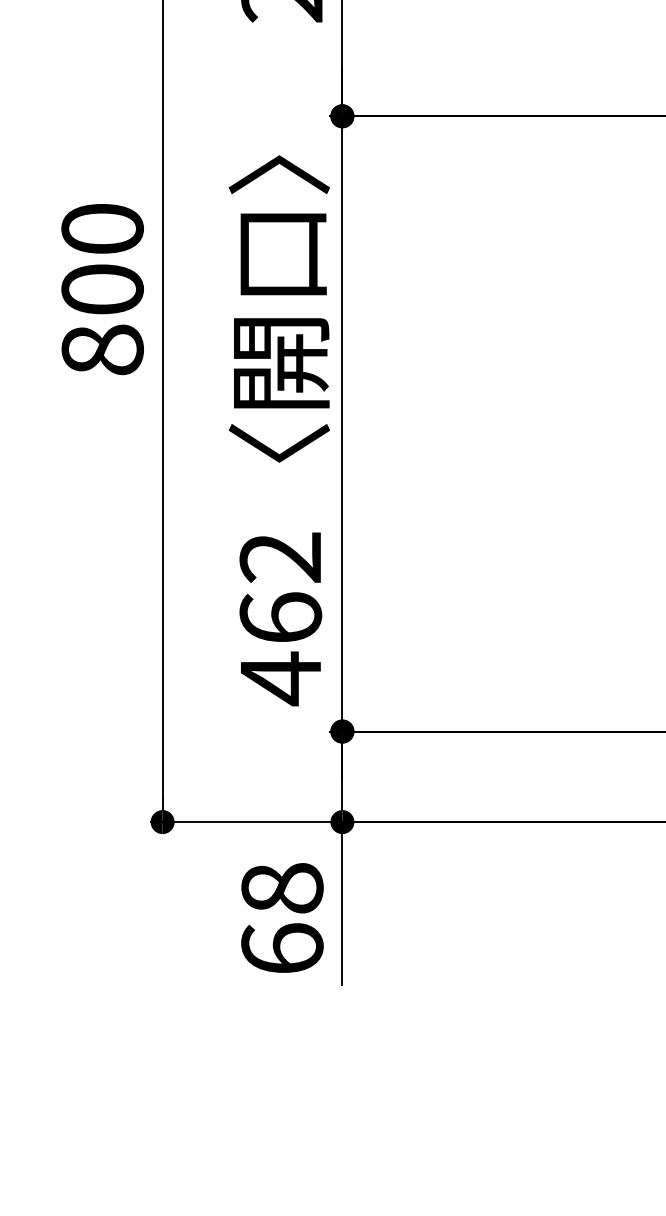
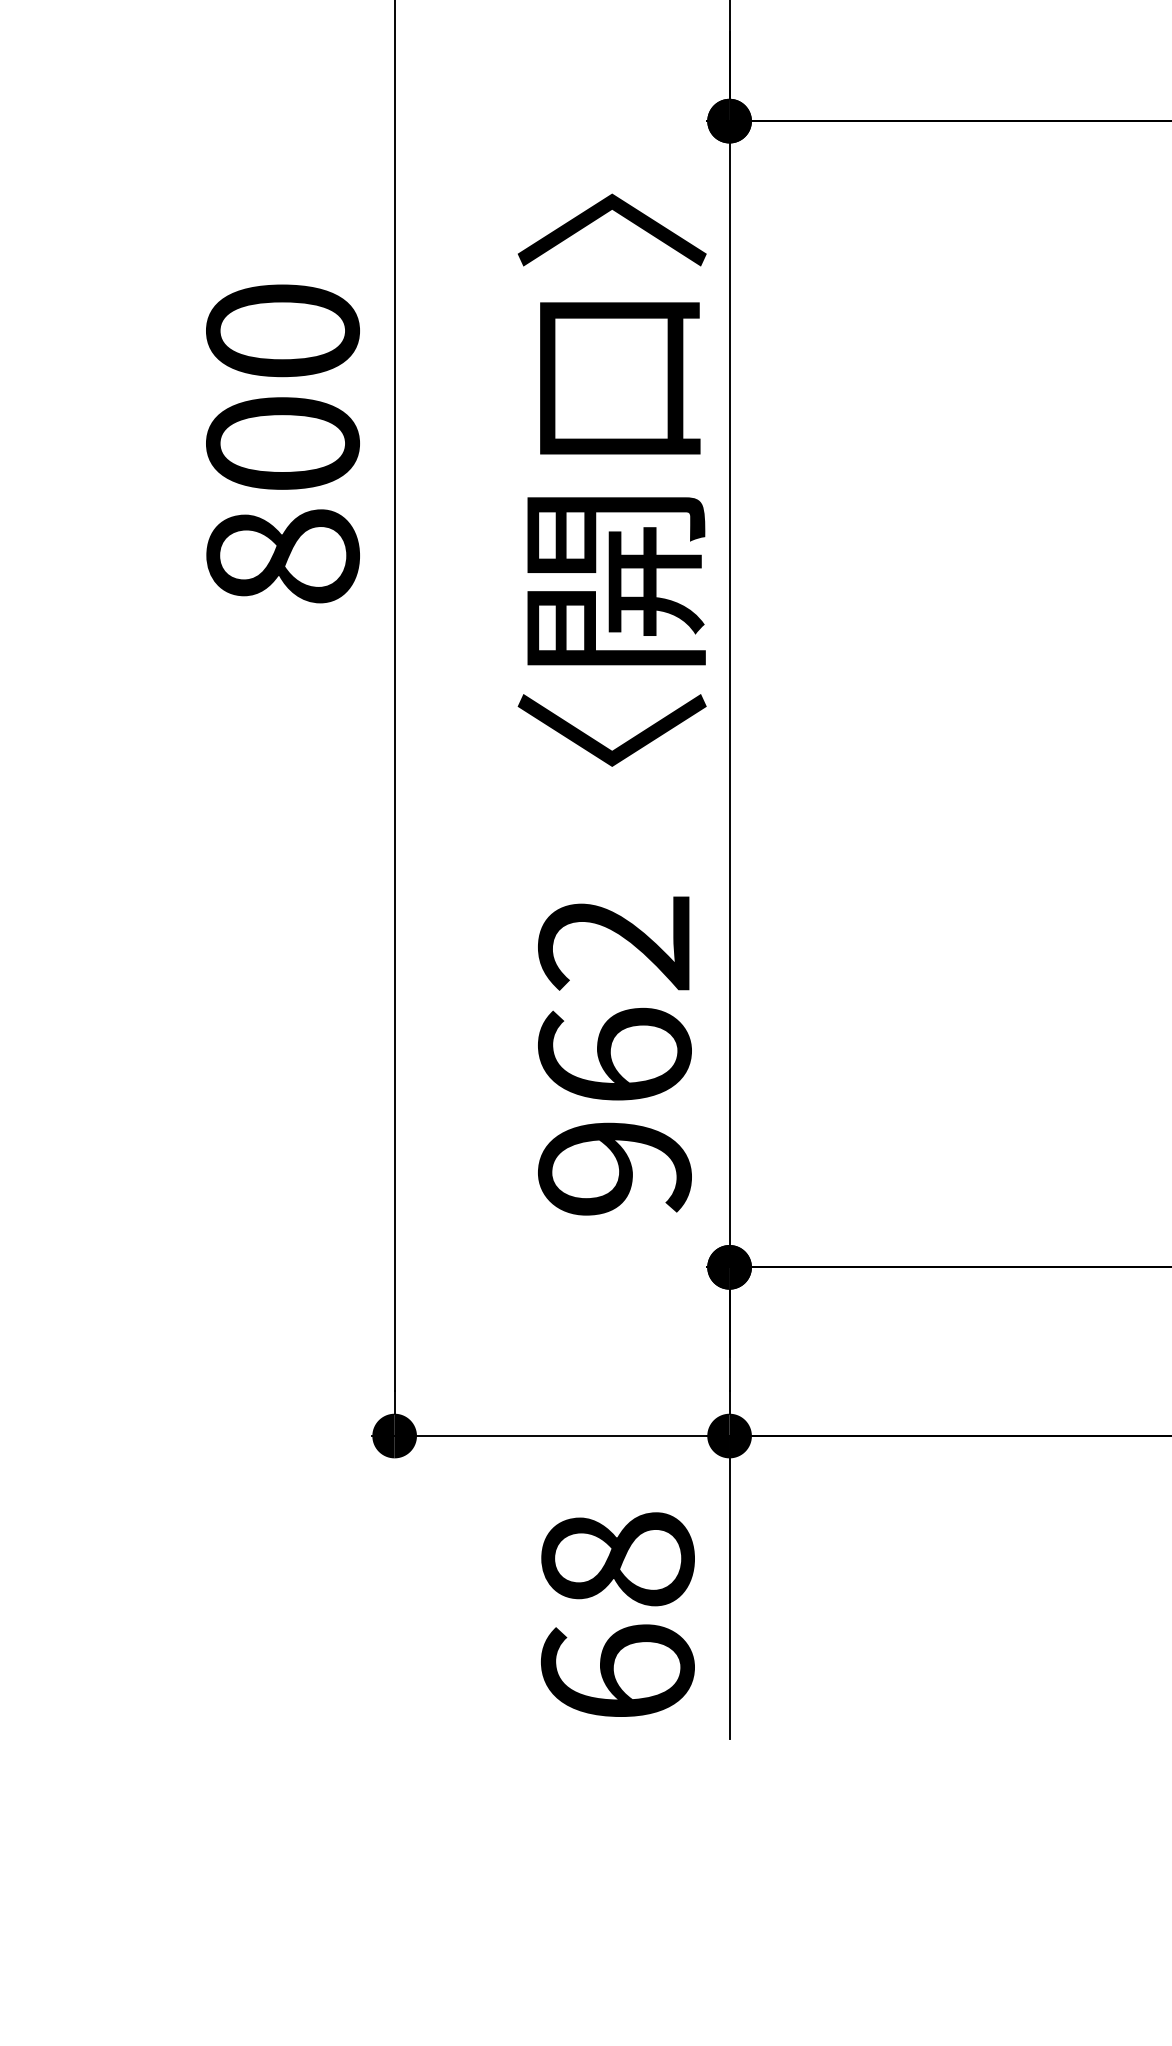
text: (280, 678) -> (614, 1168), 462 -> 962

